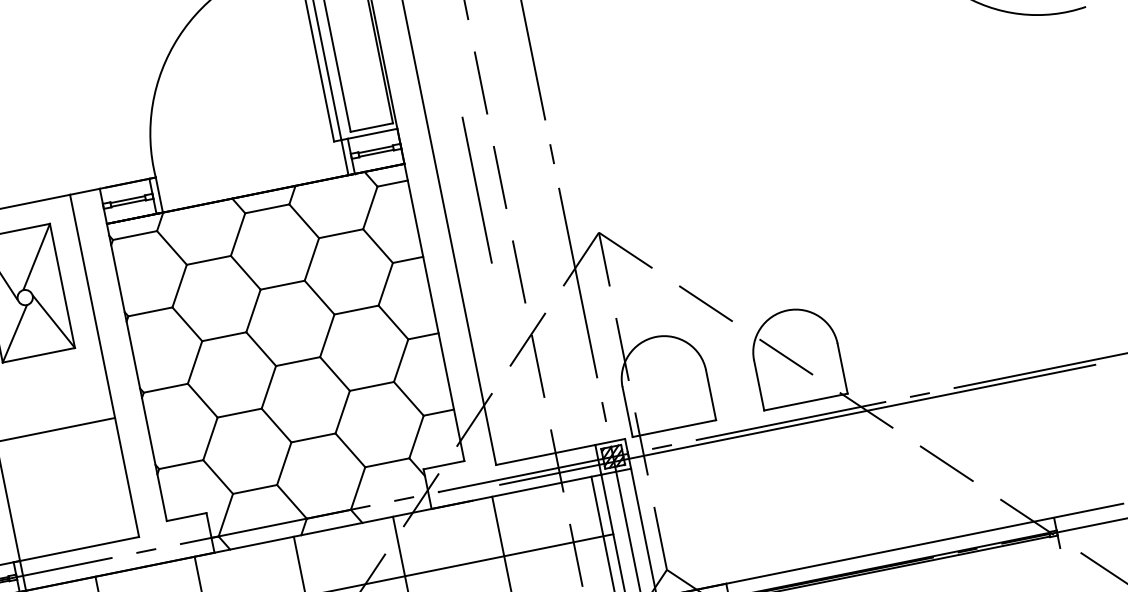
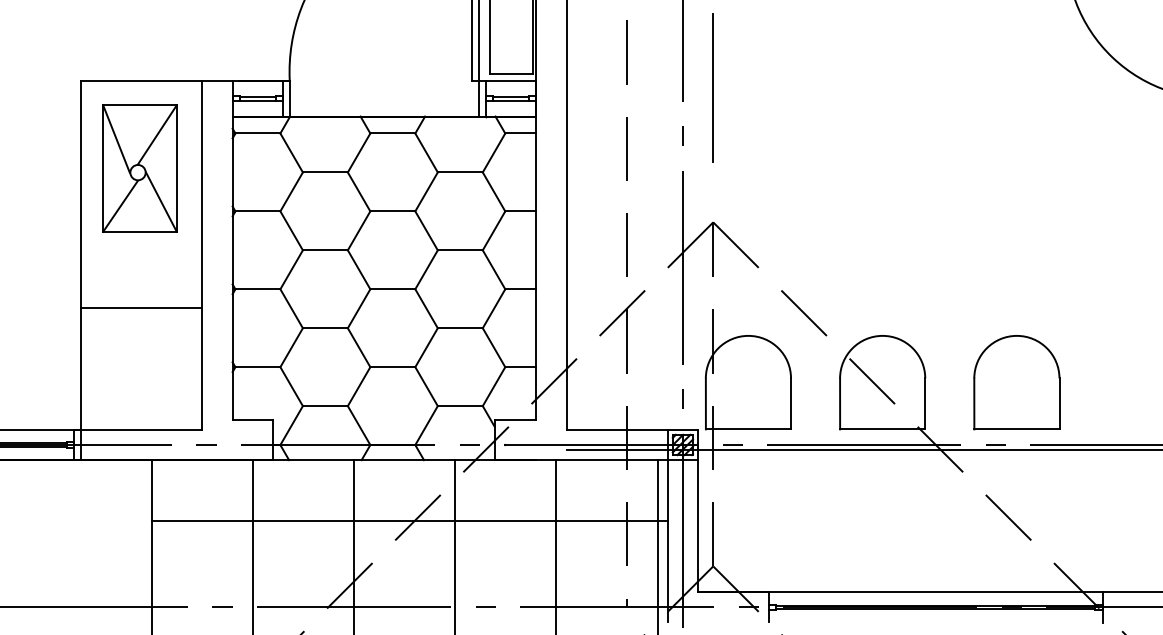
line: (476, 190) -> (712, 87), moved
part: (927, 329) -> (1016, 382), added

